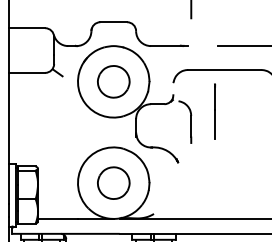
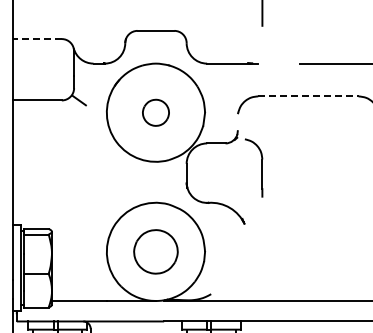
line: (27, 28) -> (37, 39), solid -> dashed
line: (224, 70) -> (308, 96), solid -> dashed
part: (113, 81) -> (155, 112), size x0.6
line: (215, 111) -> (295, 153), removed

